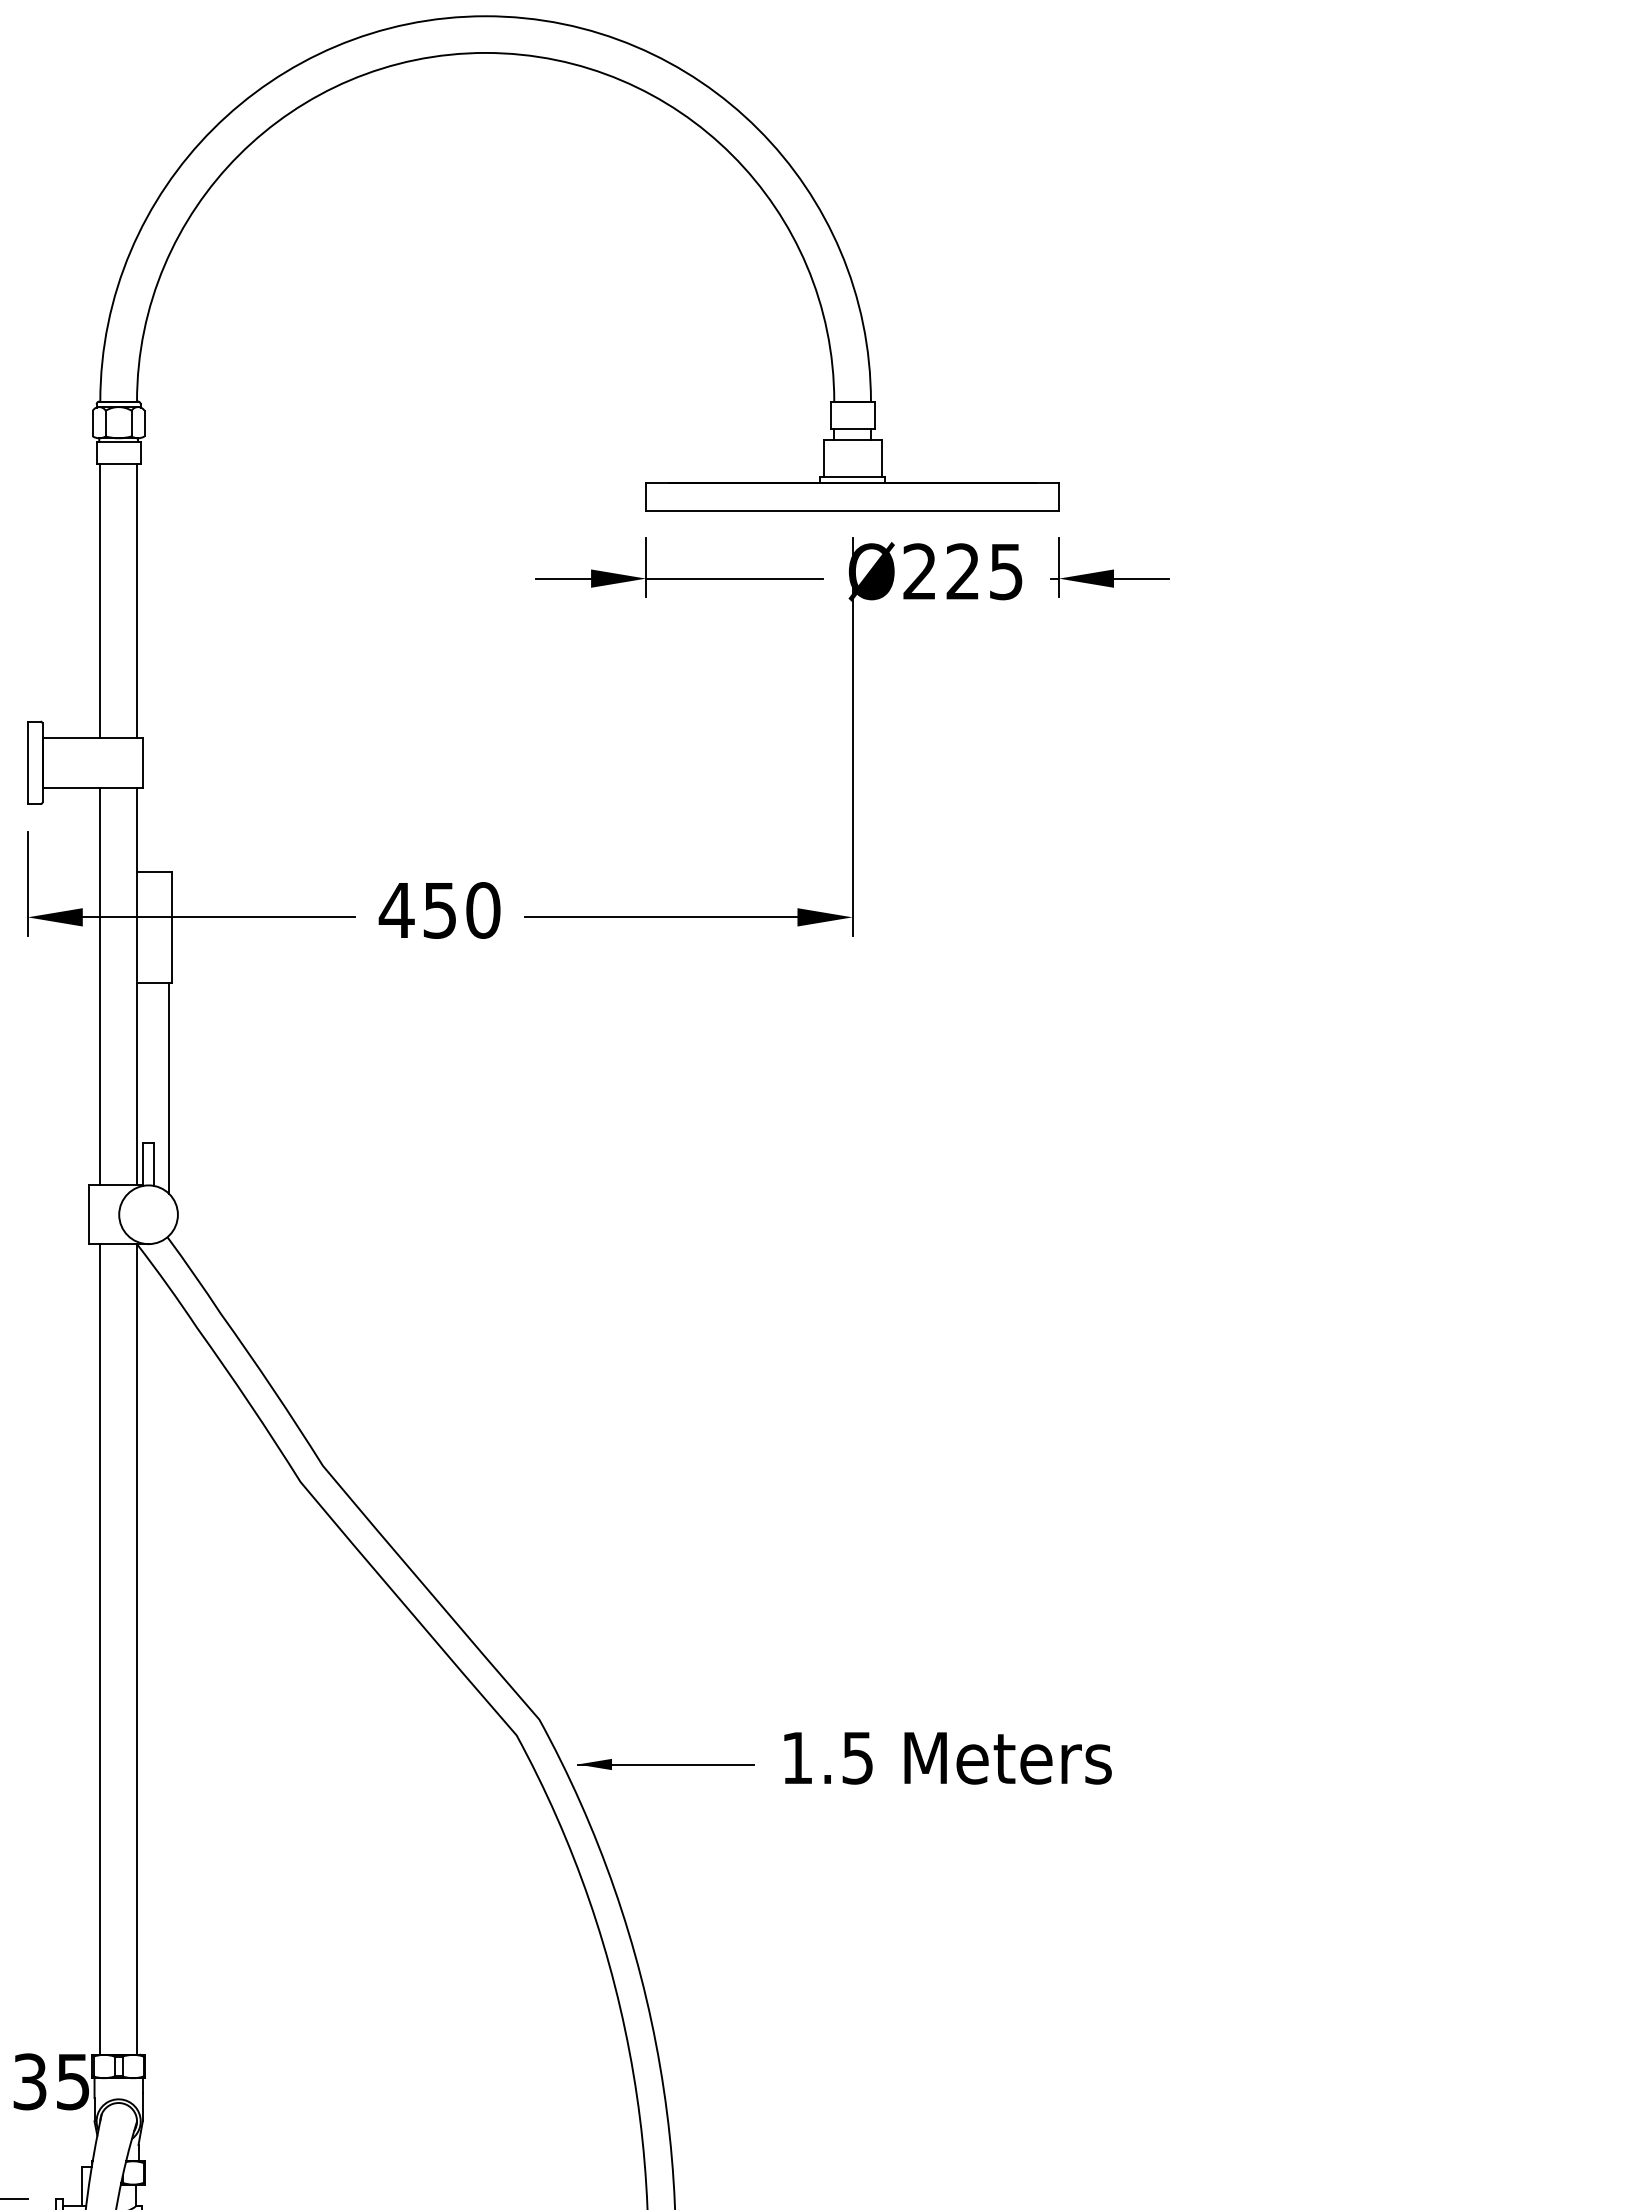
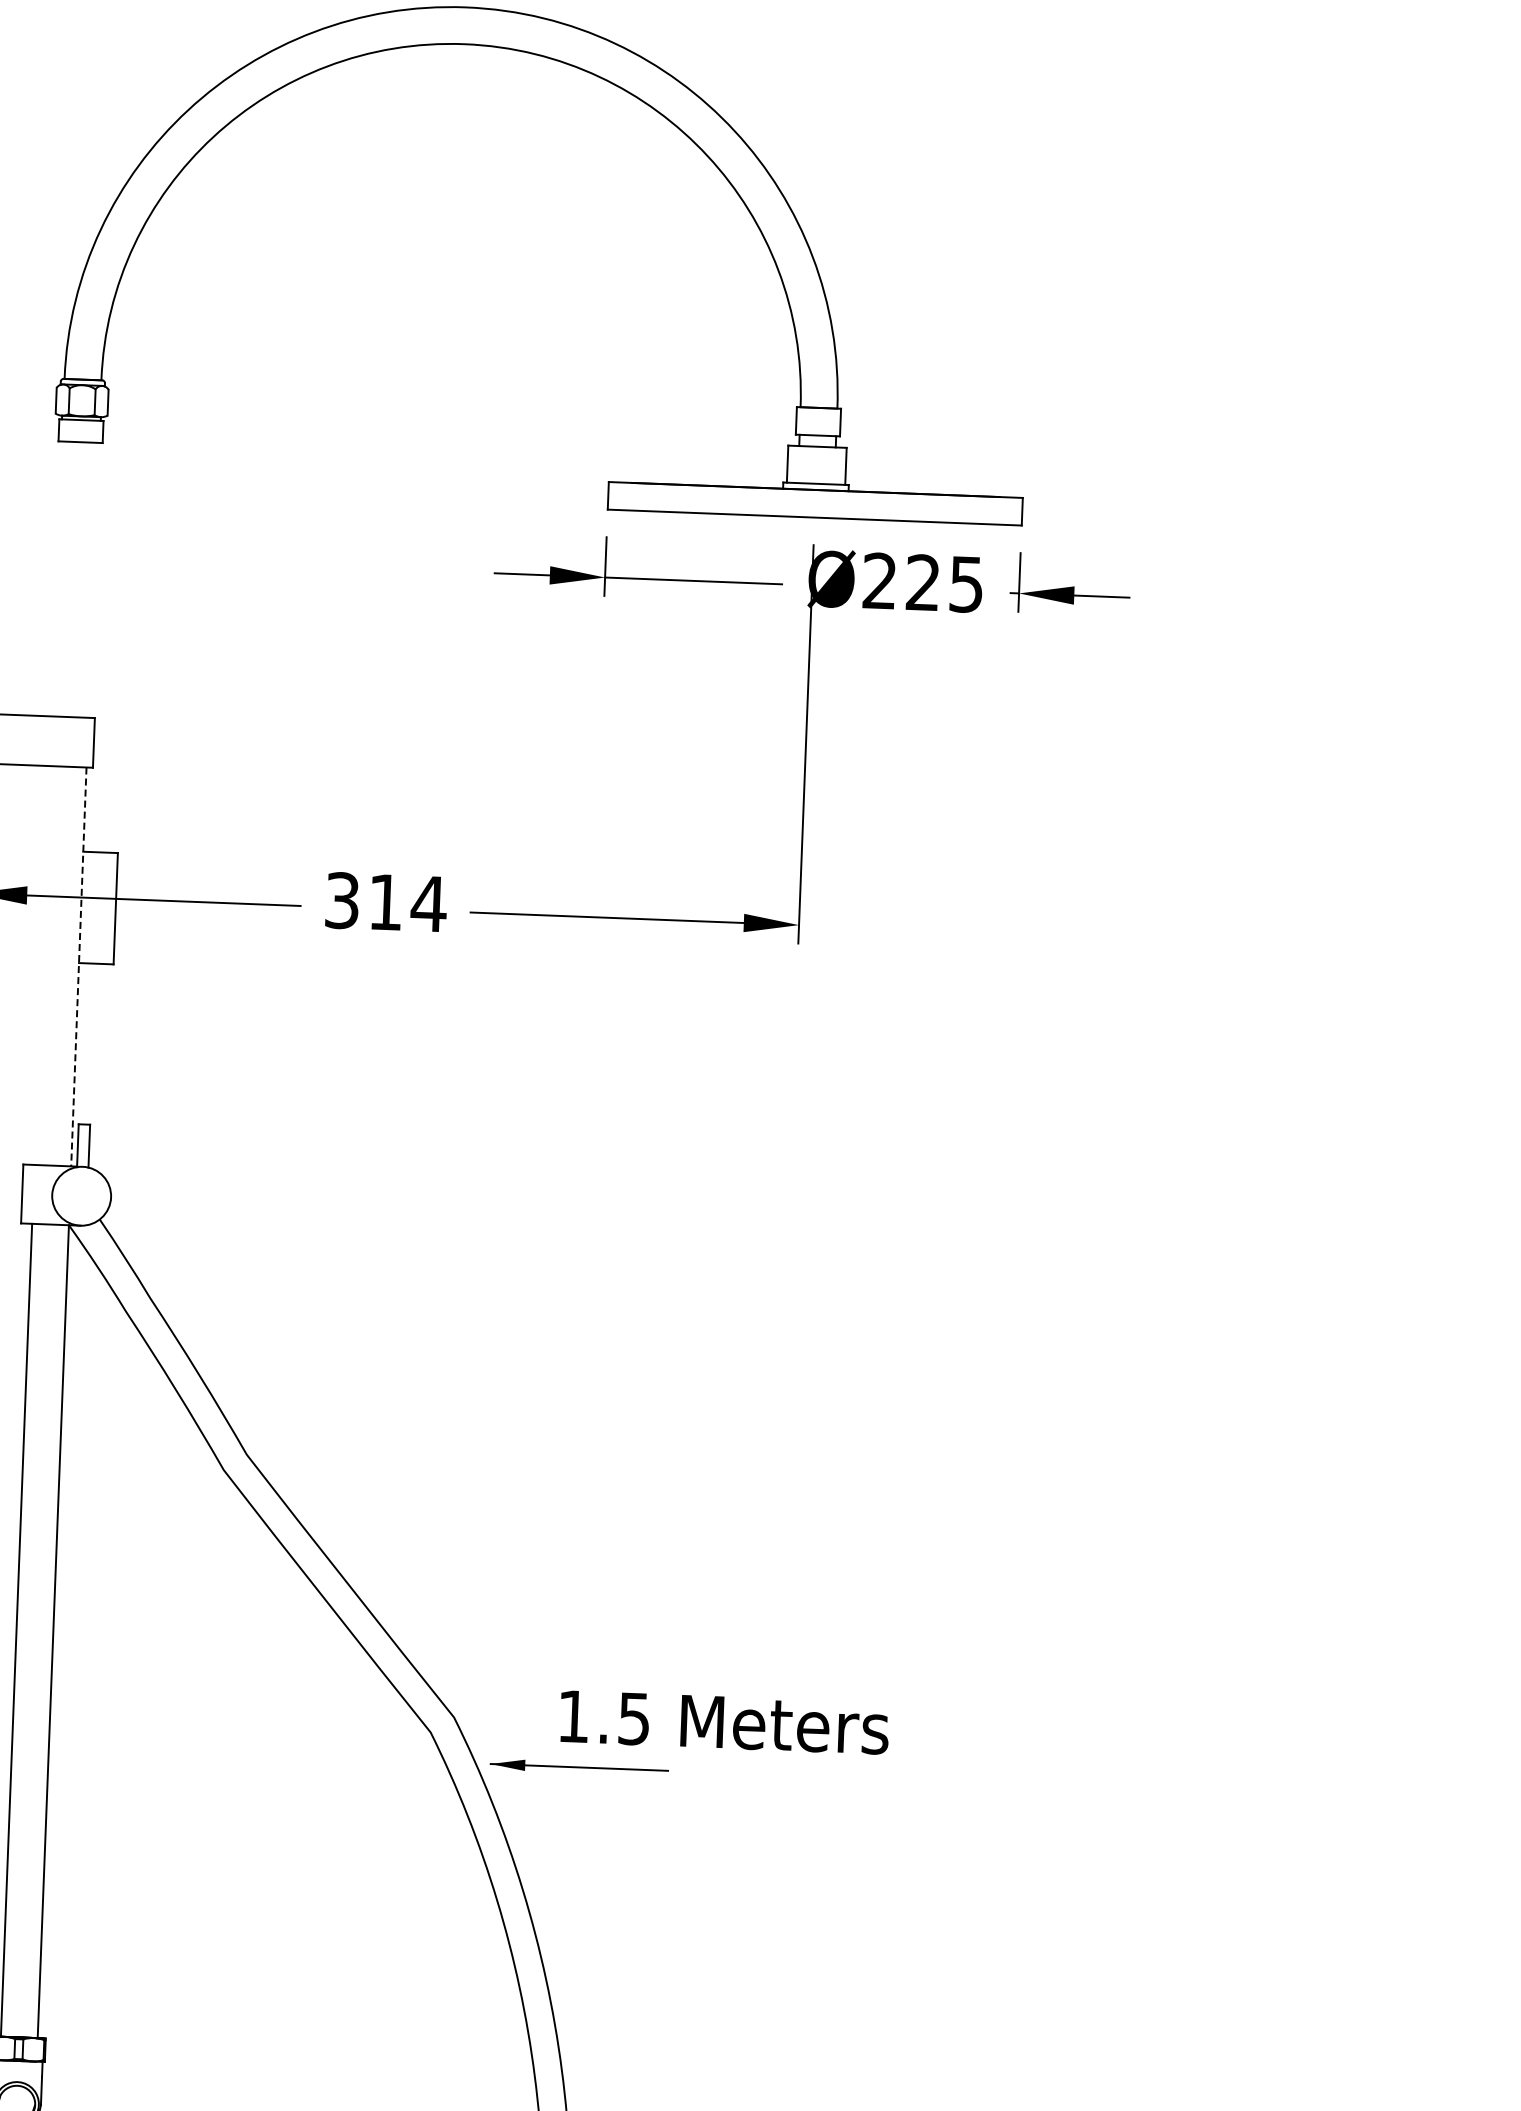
line: (100, 600) -> (57, 578), removed
line: (137, 600) -> (94, 579), removed
text: (439, 910) -> (385, 902), 450 -> 314
line: (100, 986) -> (42, 965), removed
line: (137, 986) -> (79, 966), solid -> dashed
line: (168, 1087) -> (106, 1069), removed
text: (947, 1758) -> (724, 1722), moved

